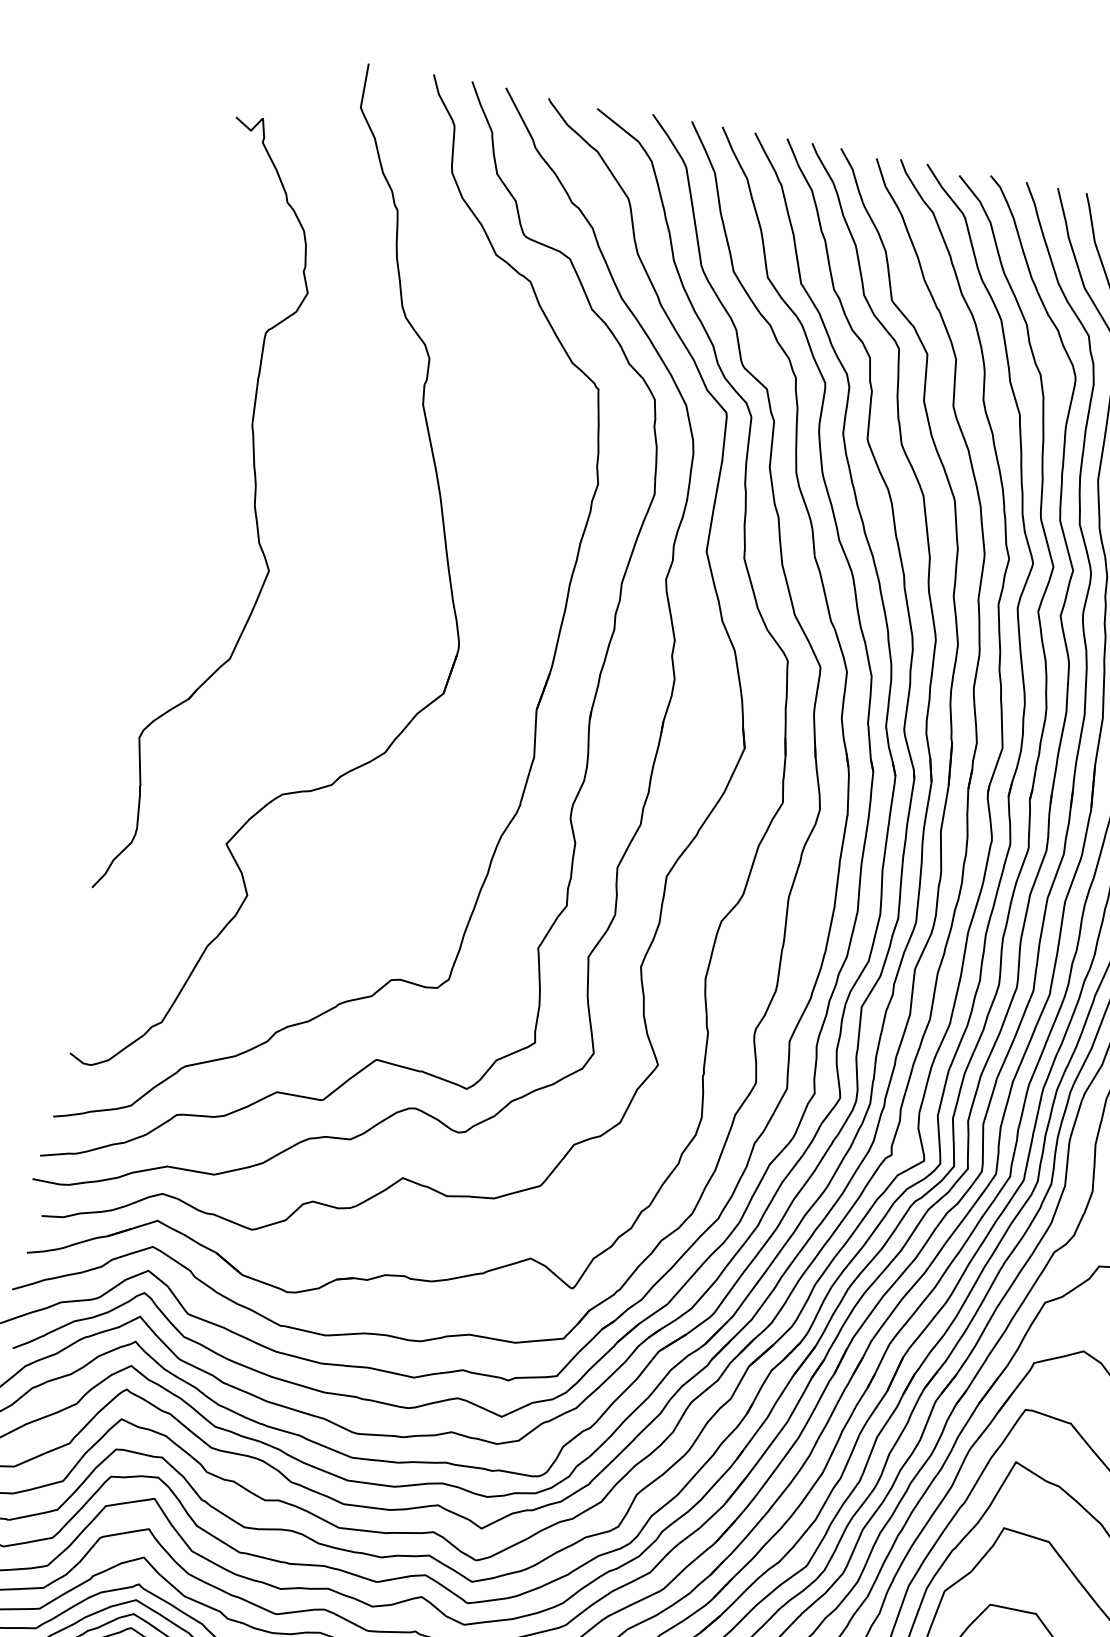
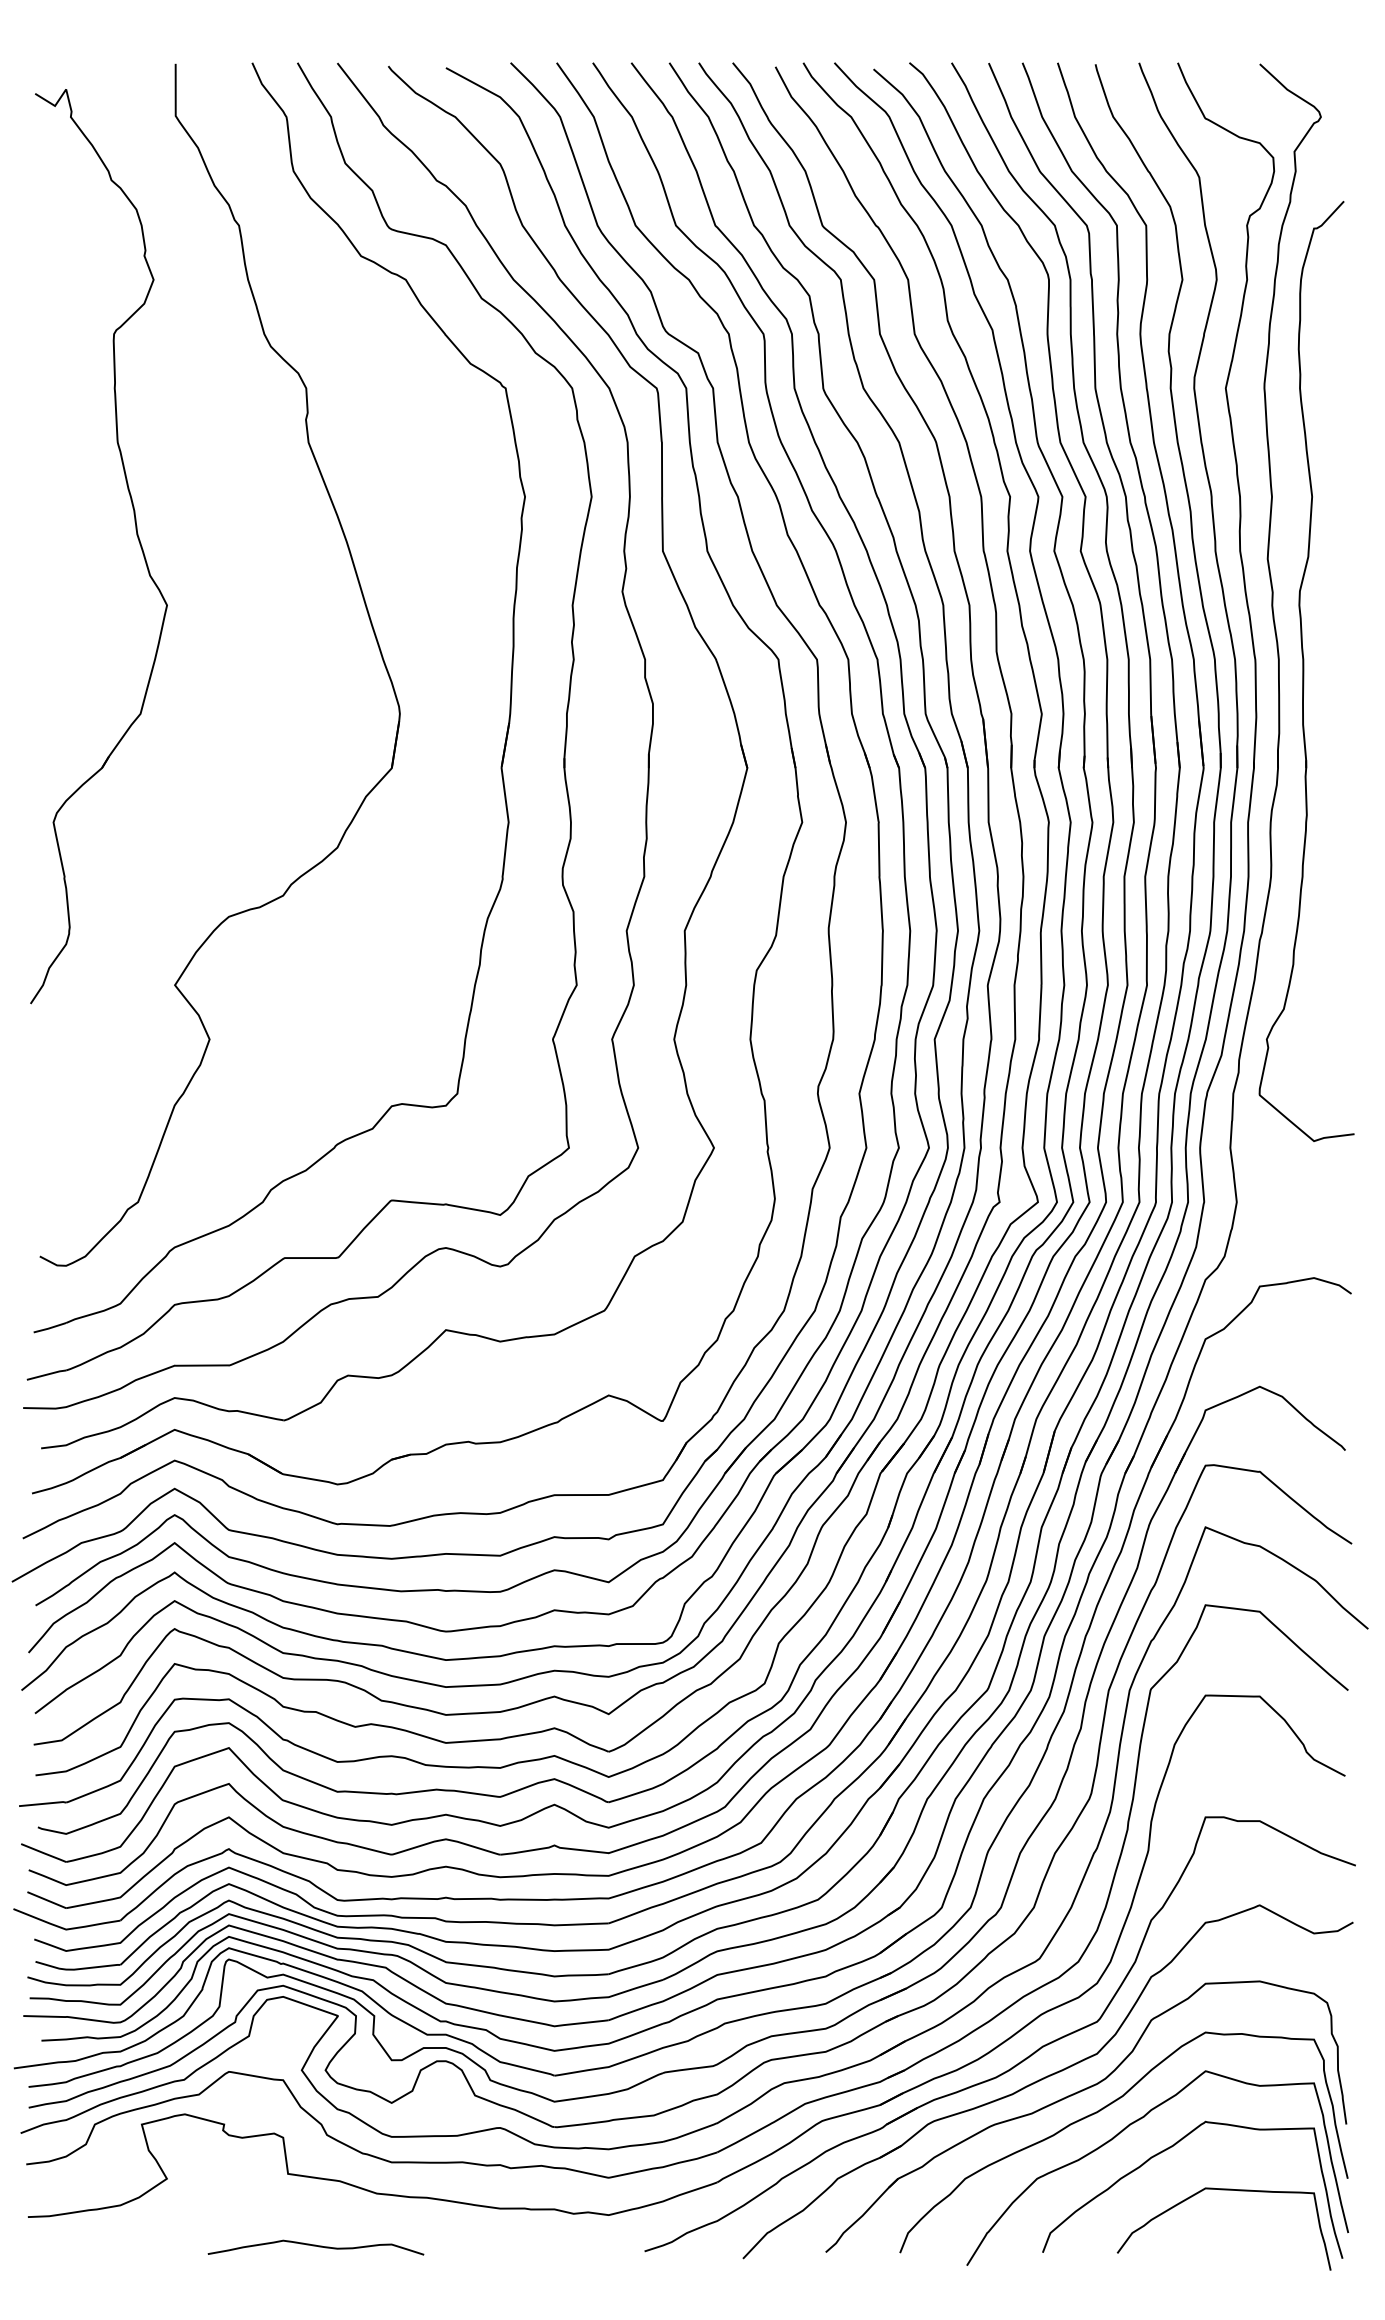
part: (253, 507) -> (136, 535), moved

